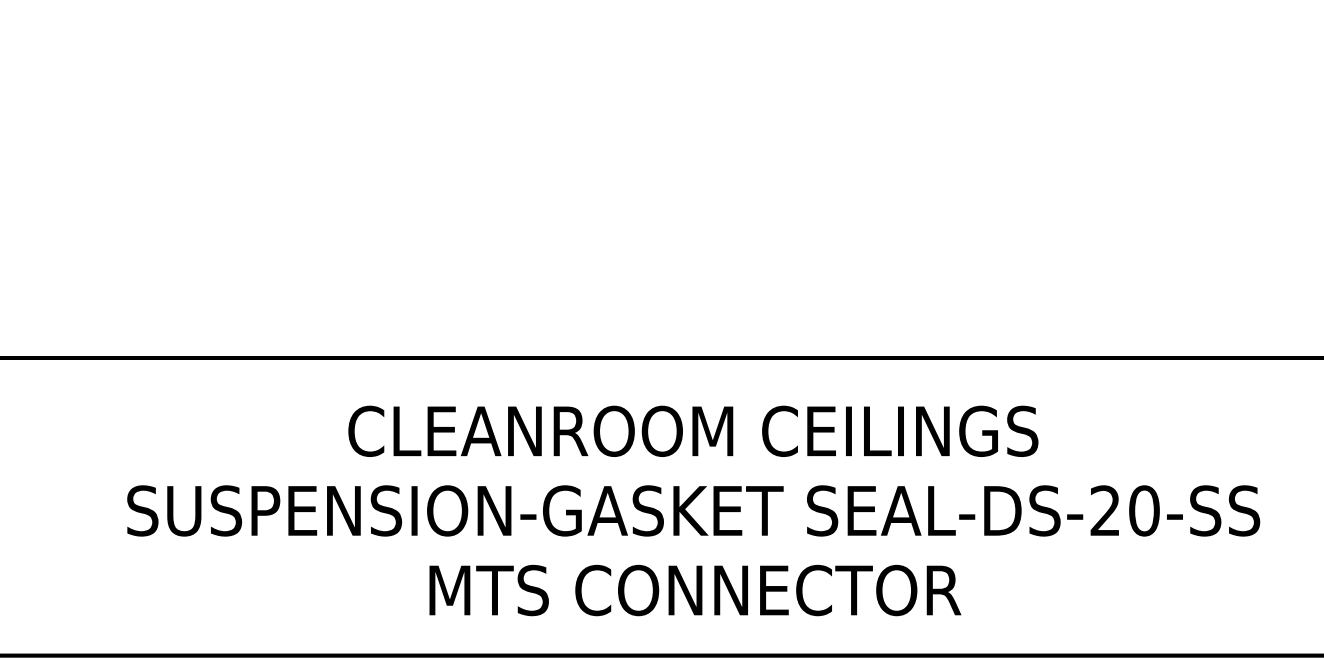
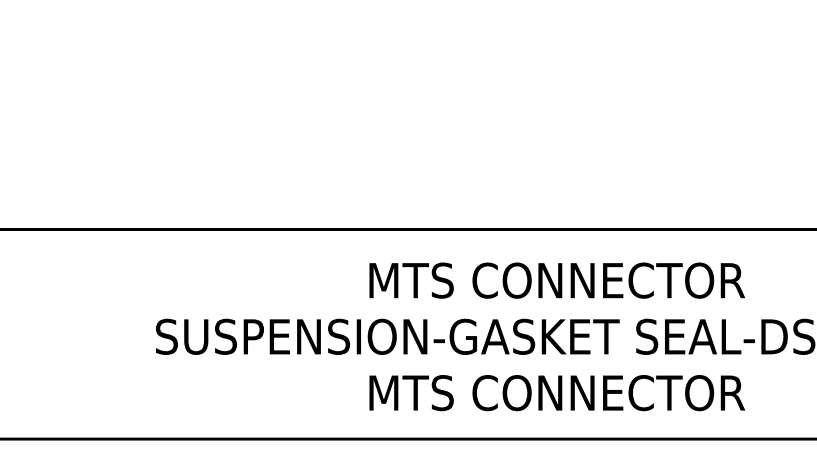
text: (693, 430) -> (555, 280), CLEANROOM CEILINGS -> MTS CONNECTOR

